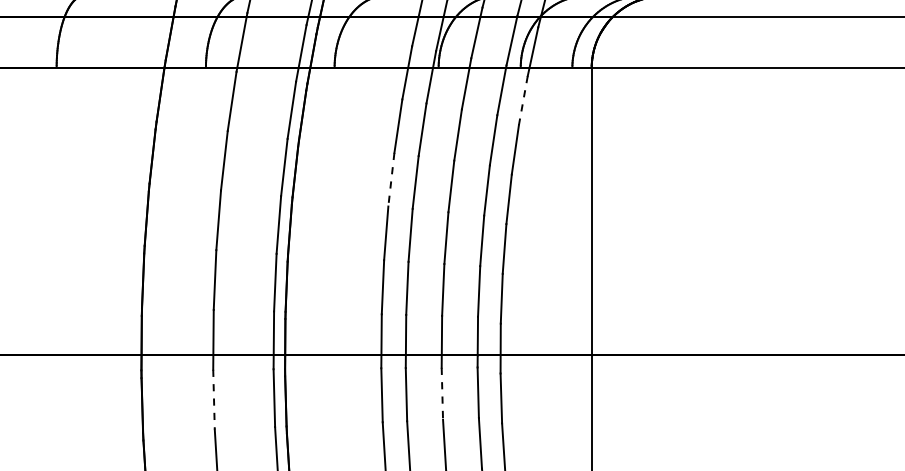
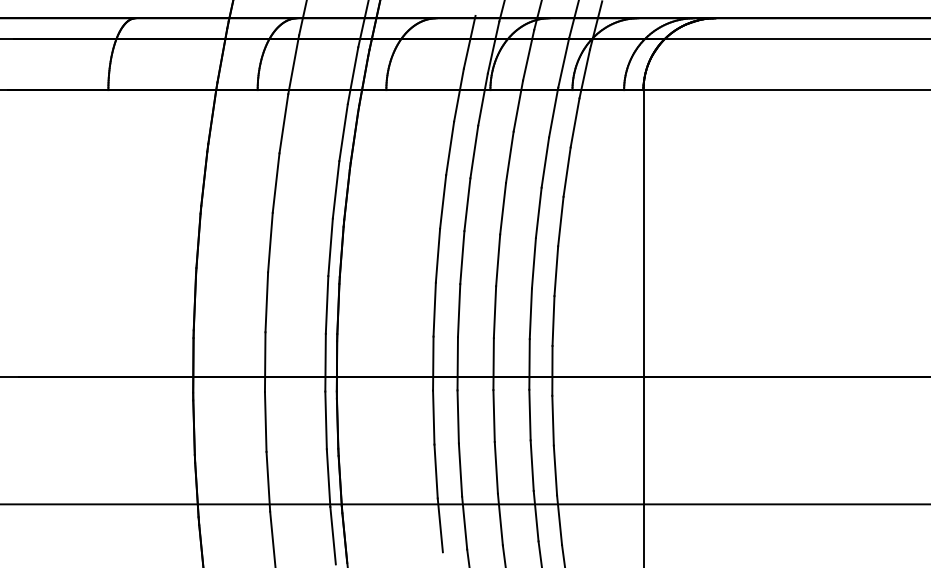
line: (523, 100) -> (575, 122), dashed -> solid
line: (391, 180) -> (443, 202), dashed -> solid
line: (442, 394) -> (494, 416), dashed -> solid
line: (213, 399) -> (265, 421), dashed -> solid

